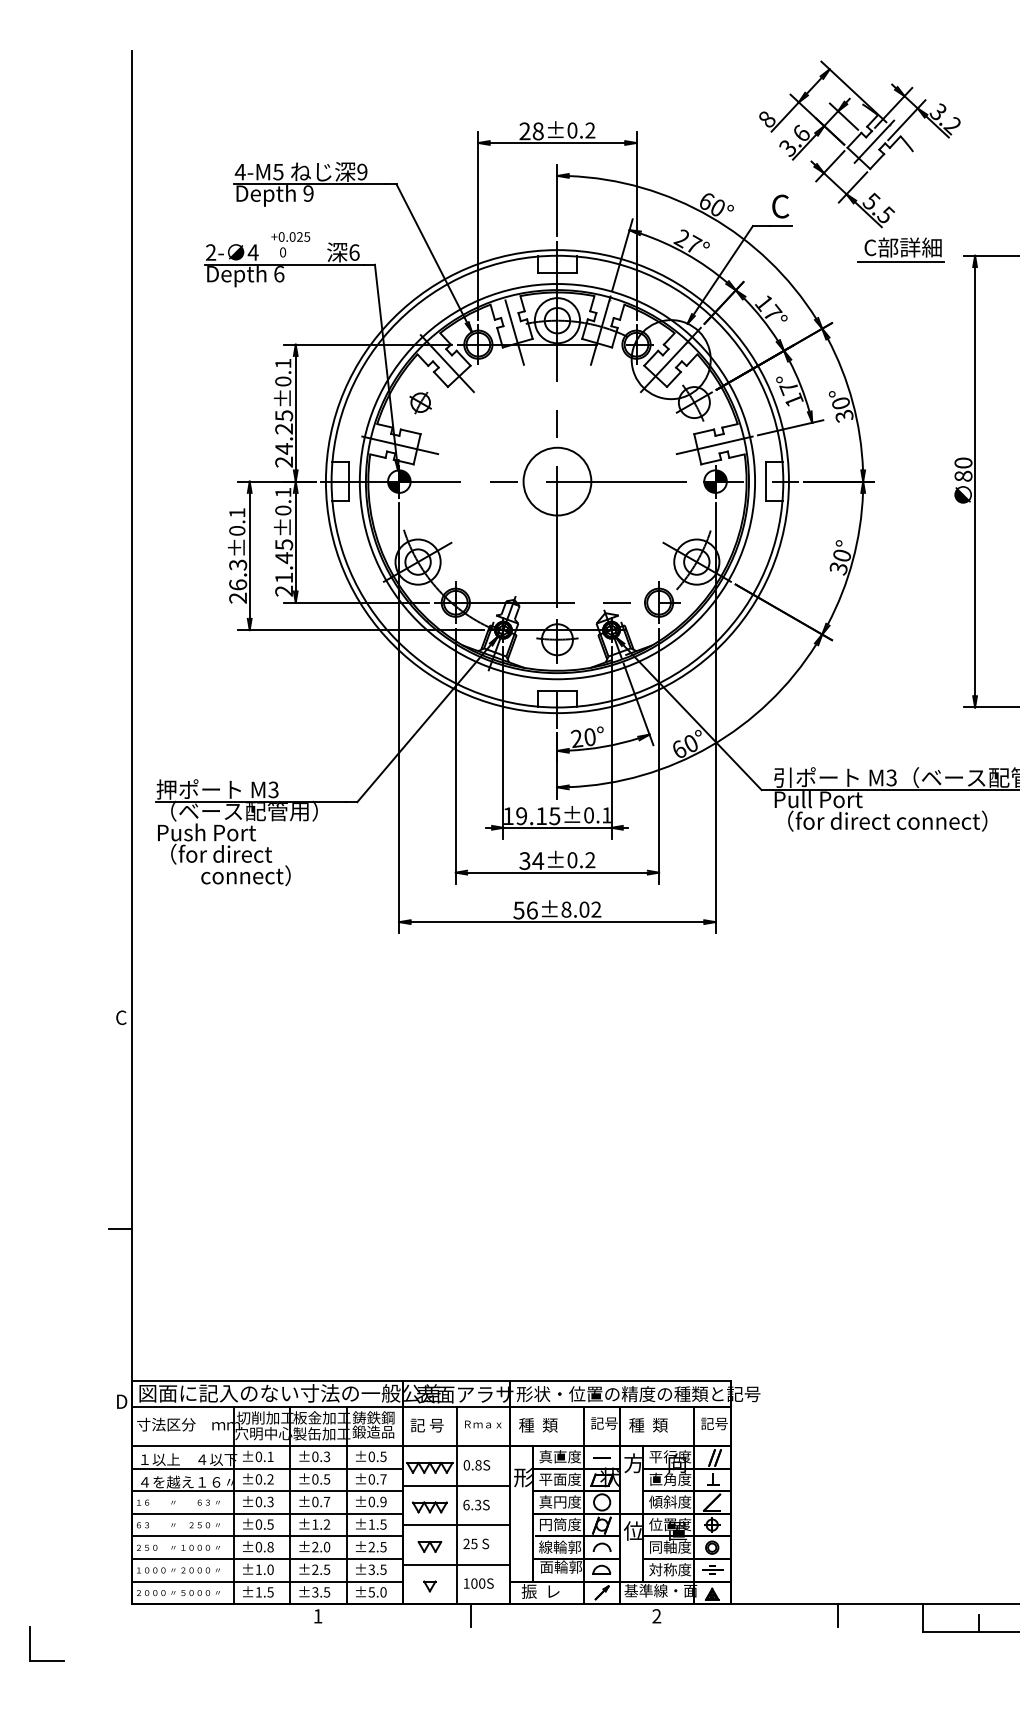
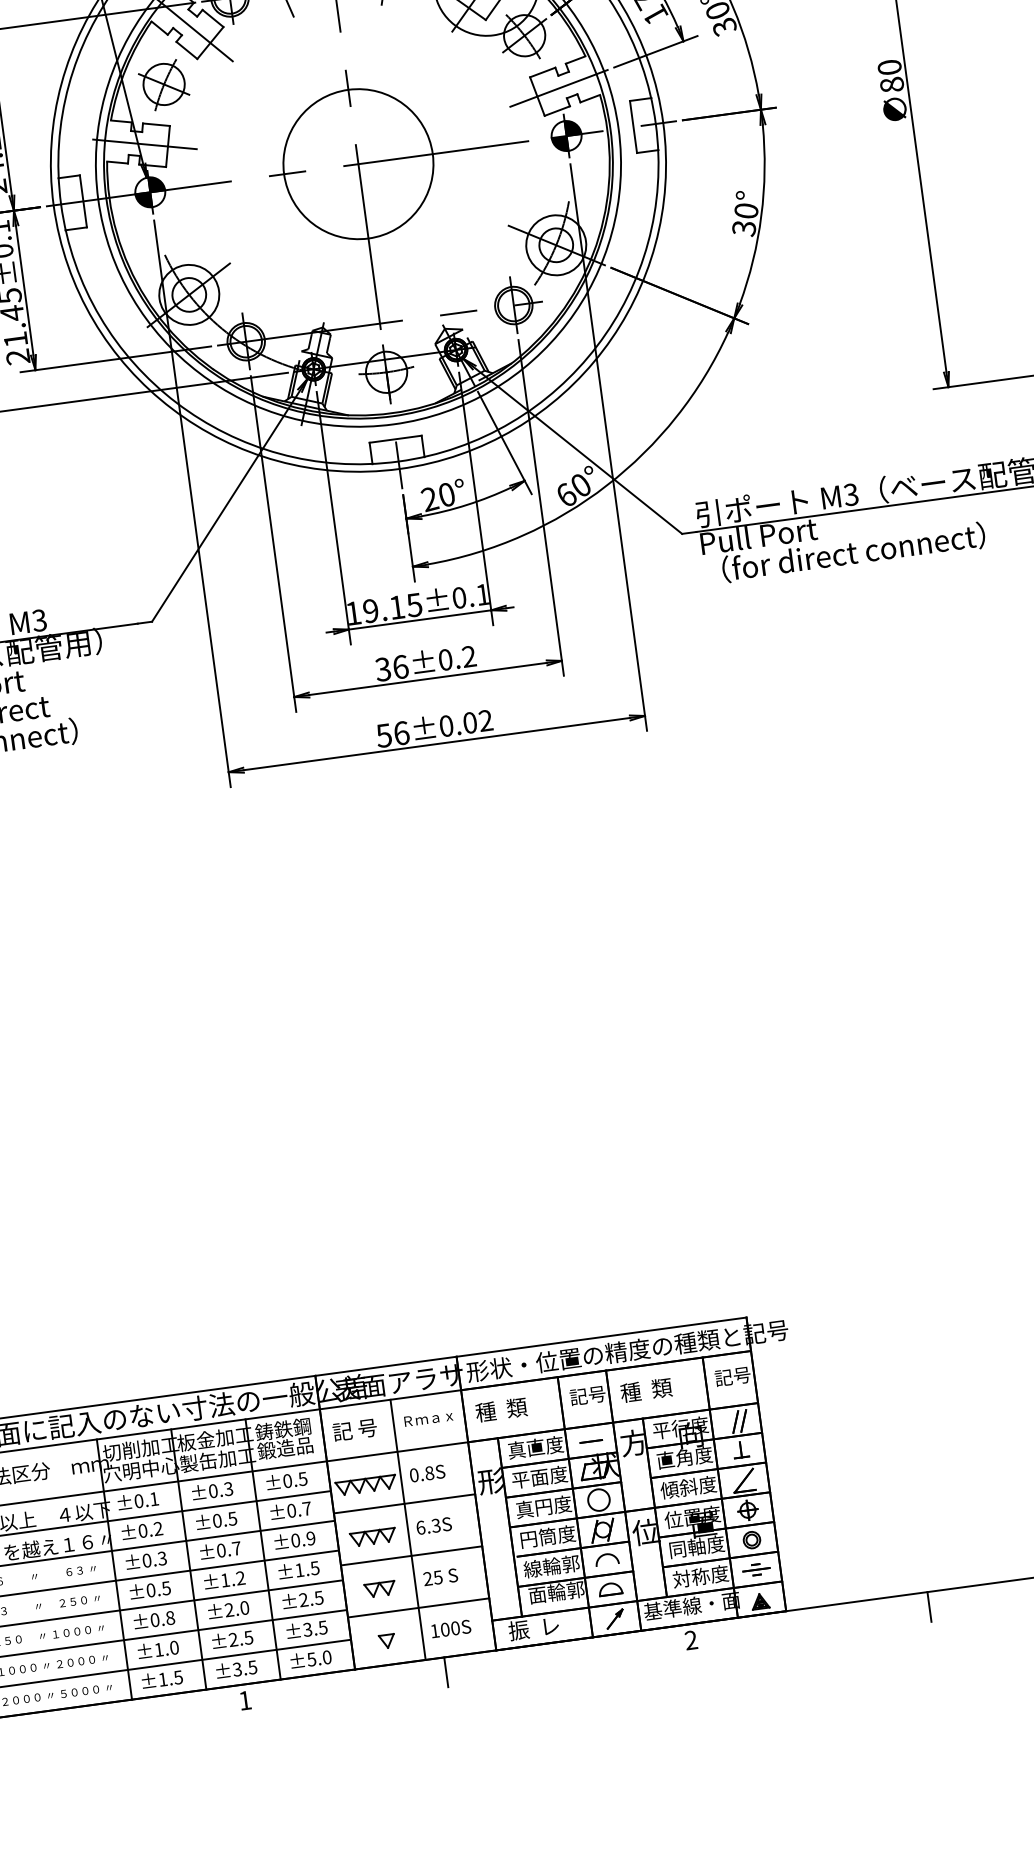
part: (420, 402) -> (164, 84), size x1.67
circle: (556, 481) -> (357, 164), size x1.67
text: (538, 861) -> (401, 667), 34 -> 36
text: (566, 909) -> (446, 725), ±8.02 -> ±0.02

